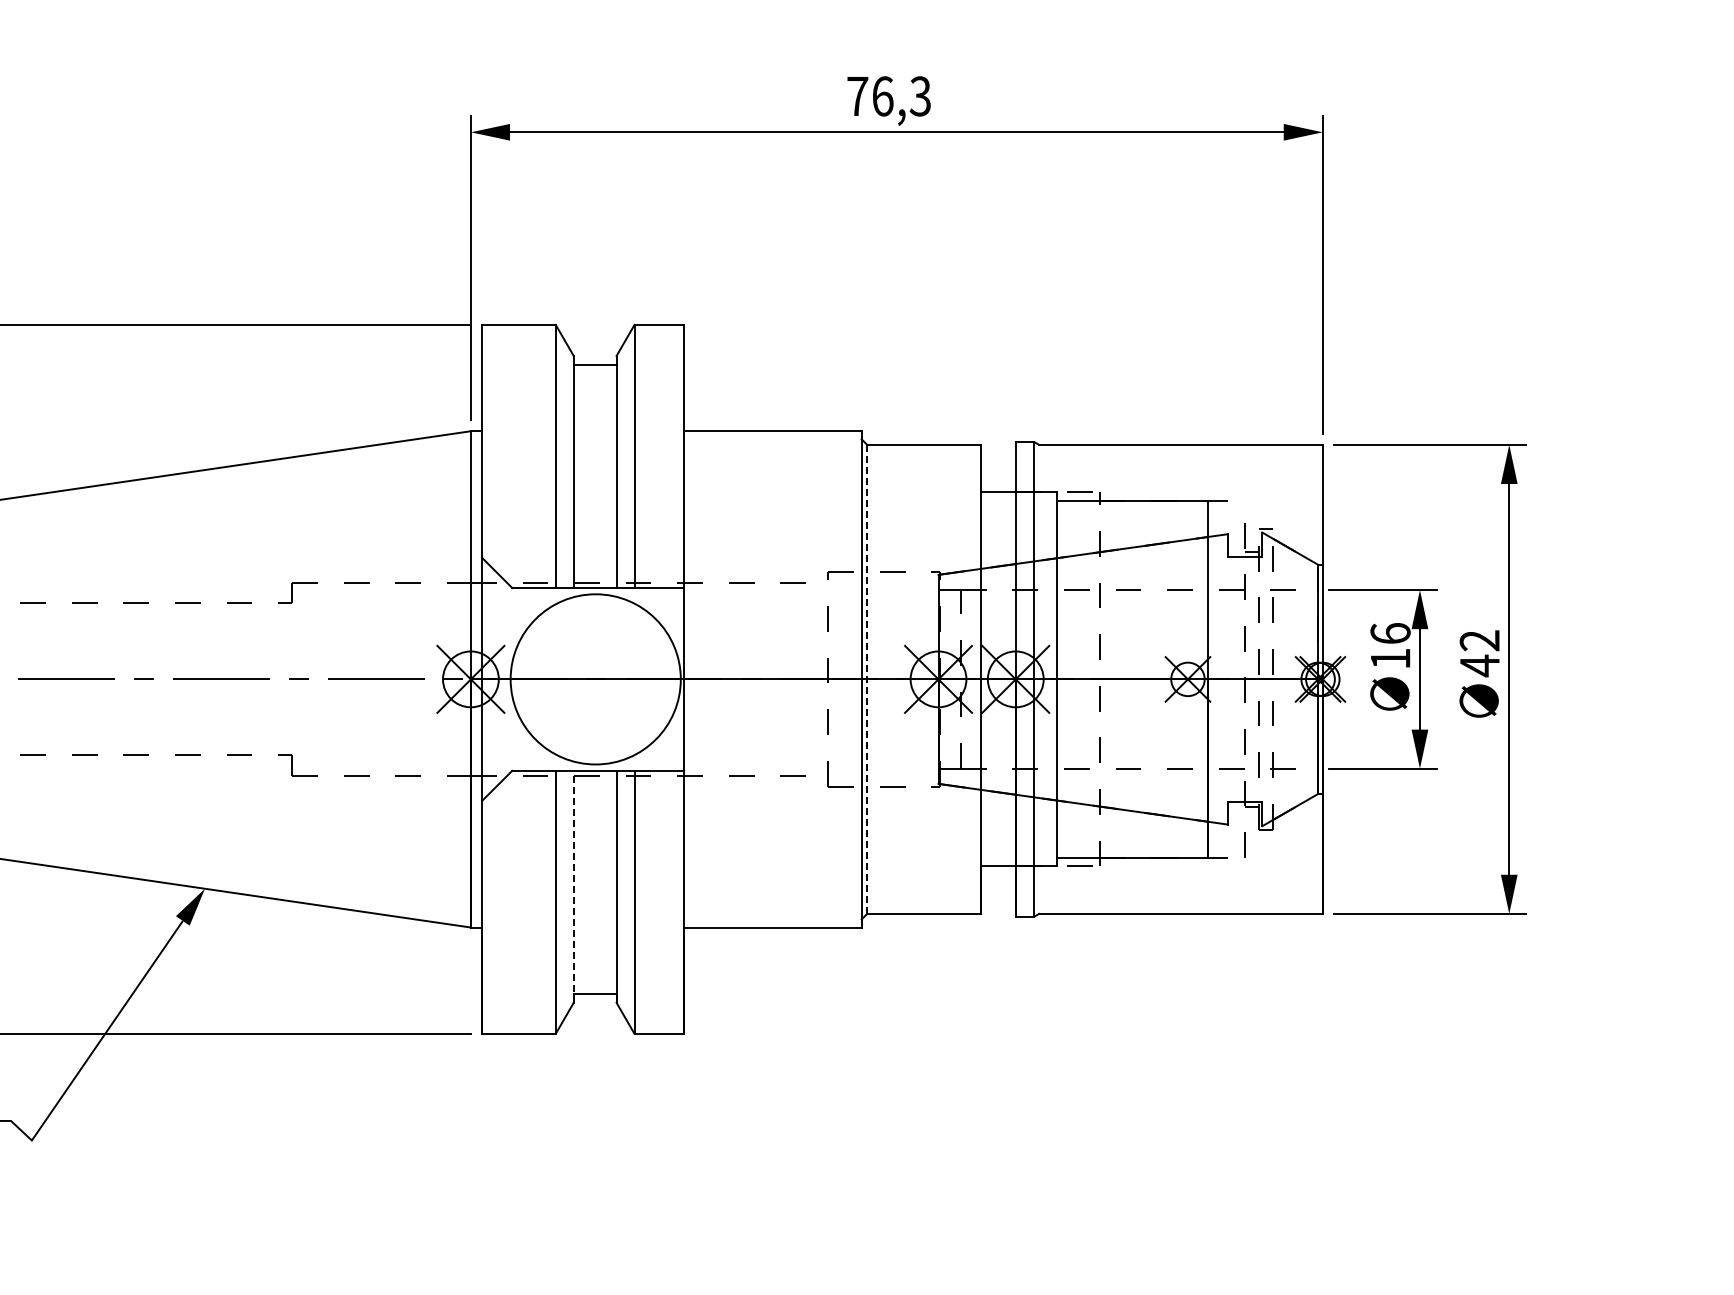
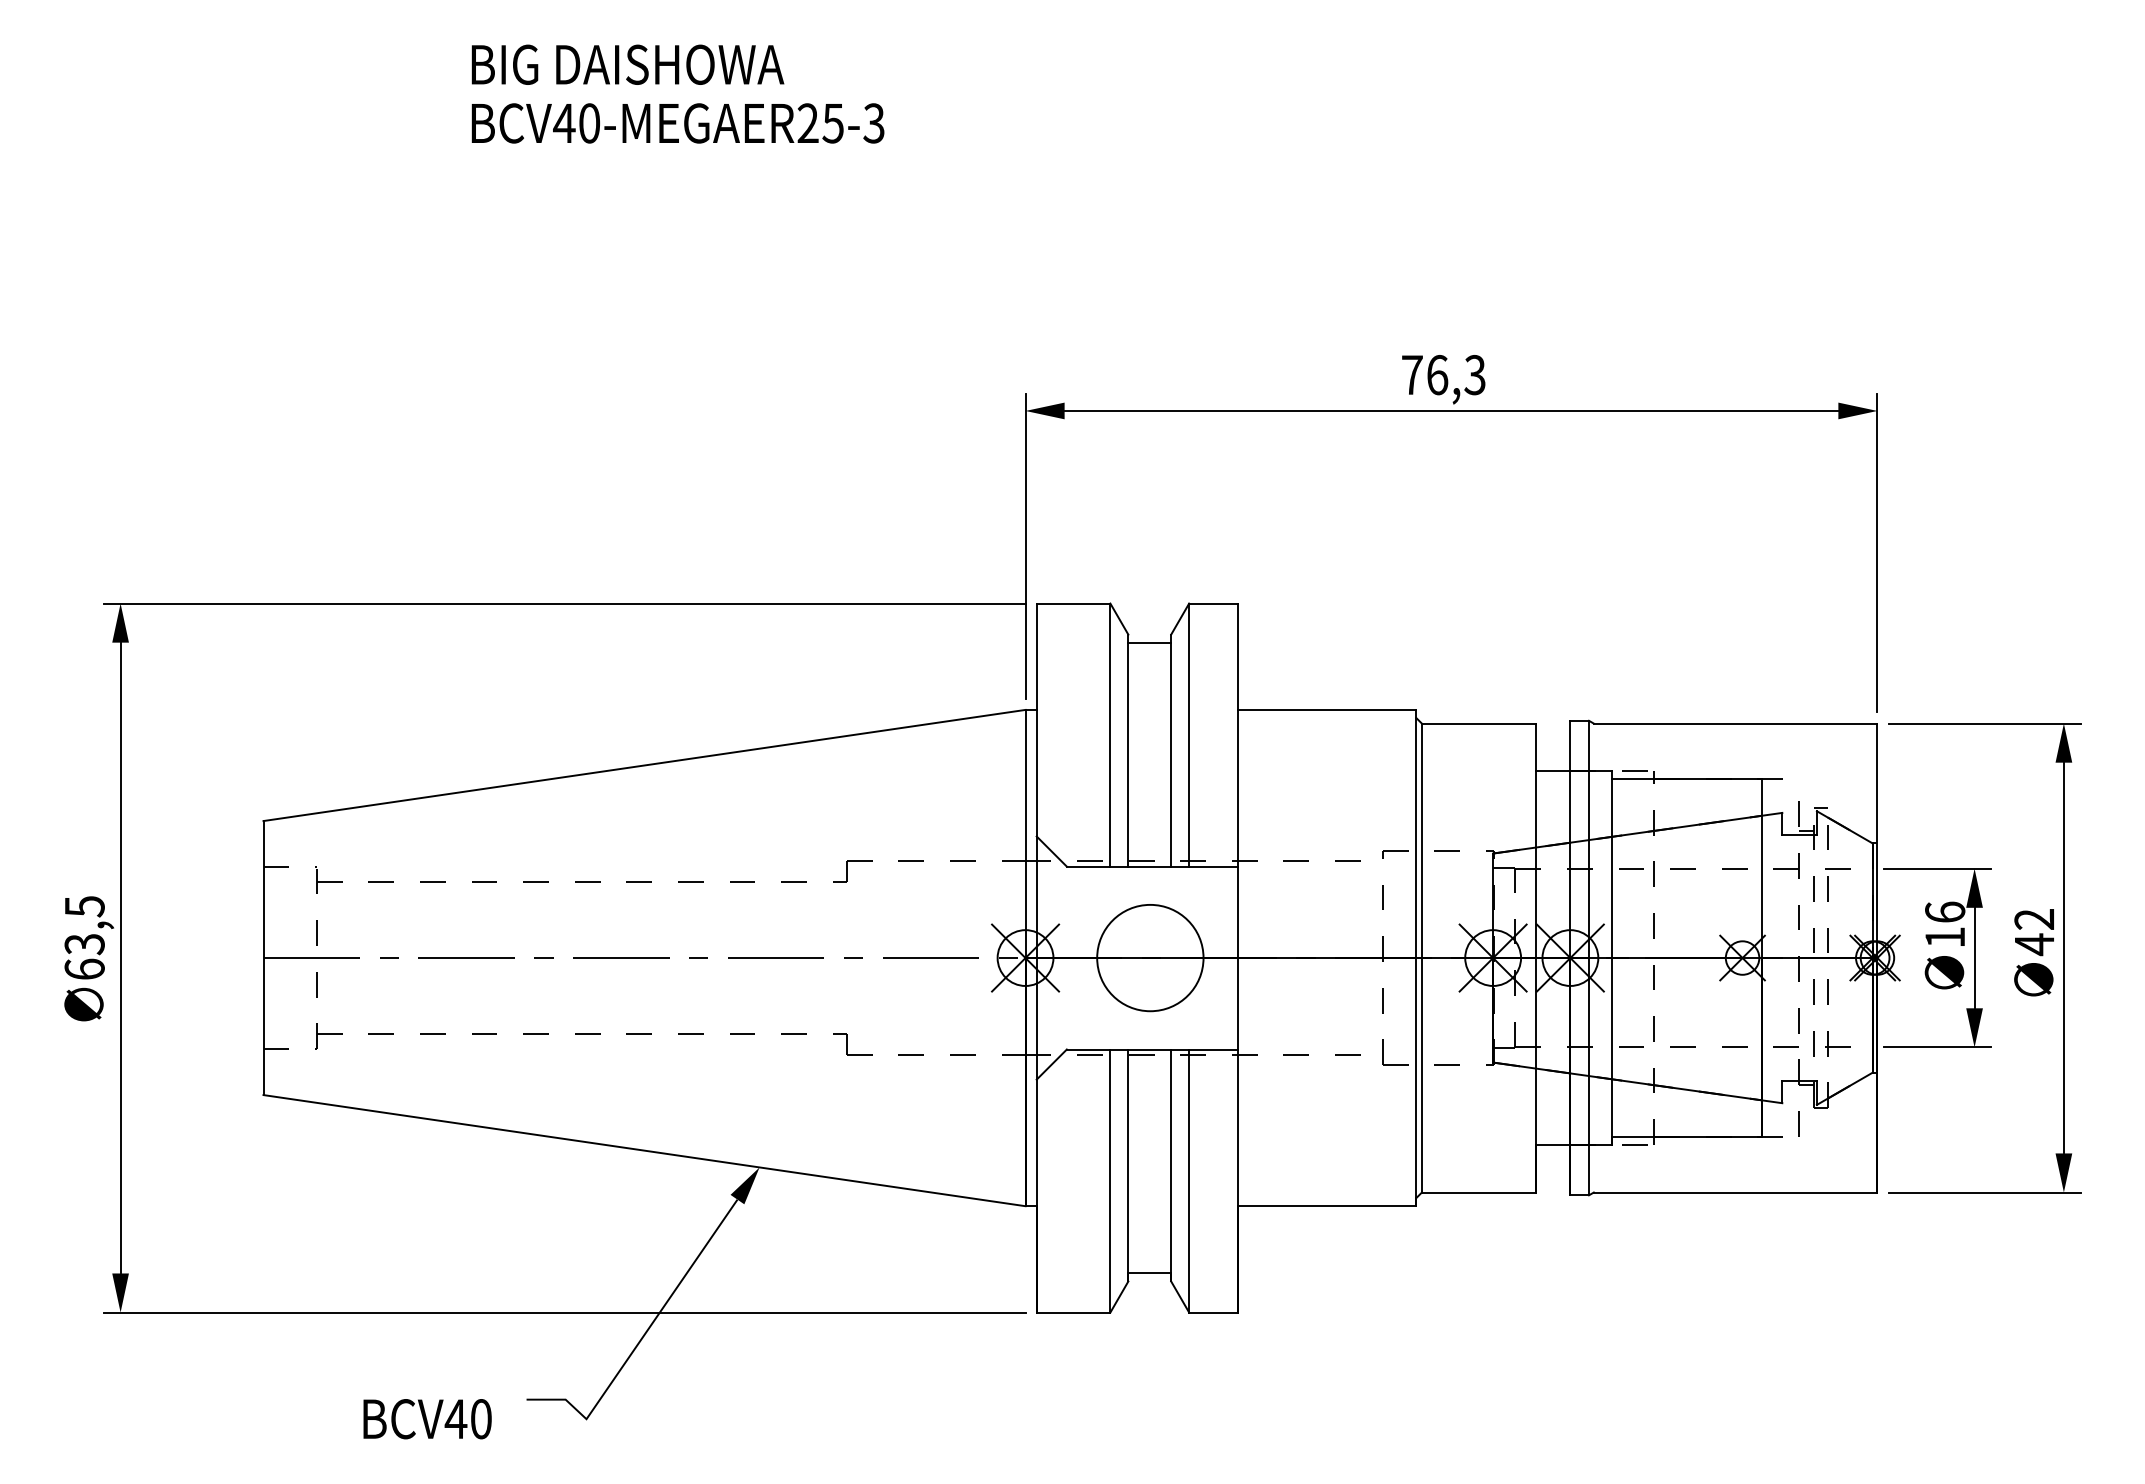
circle: (595, 678) -> (1150, 957), size x0.62
line: (866, 679) -> (1421, 958), dashed -> solid
line: (573, 886) -> (1128, 1165), dashed -> solid

